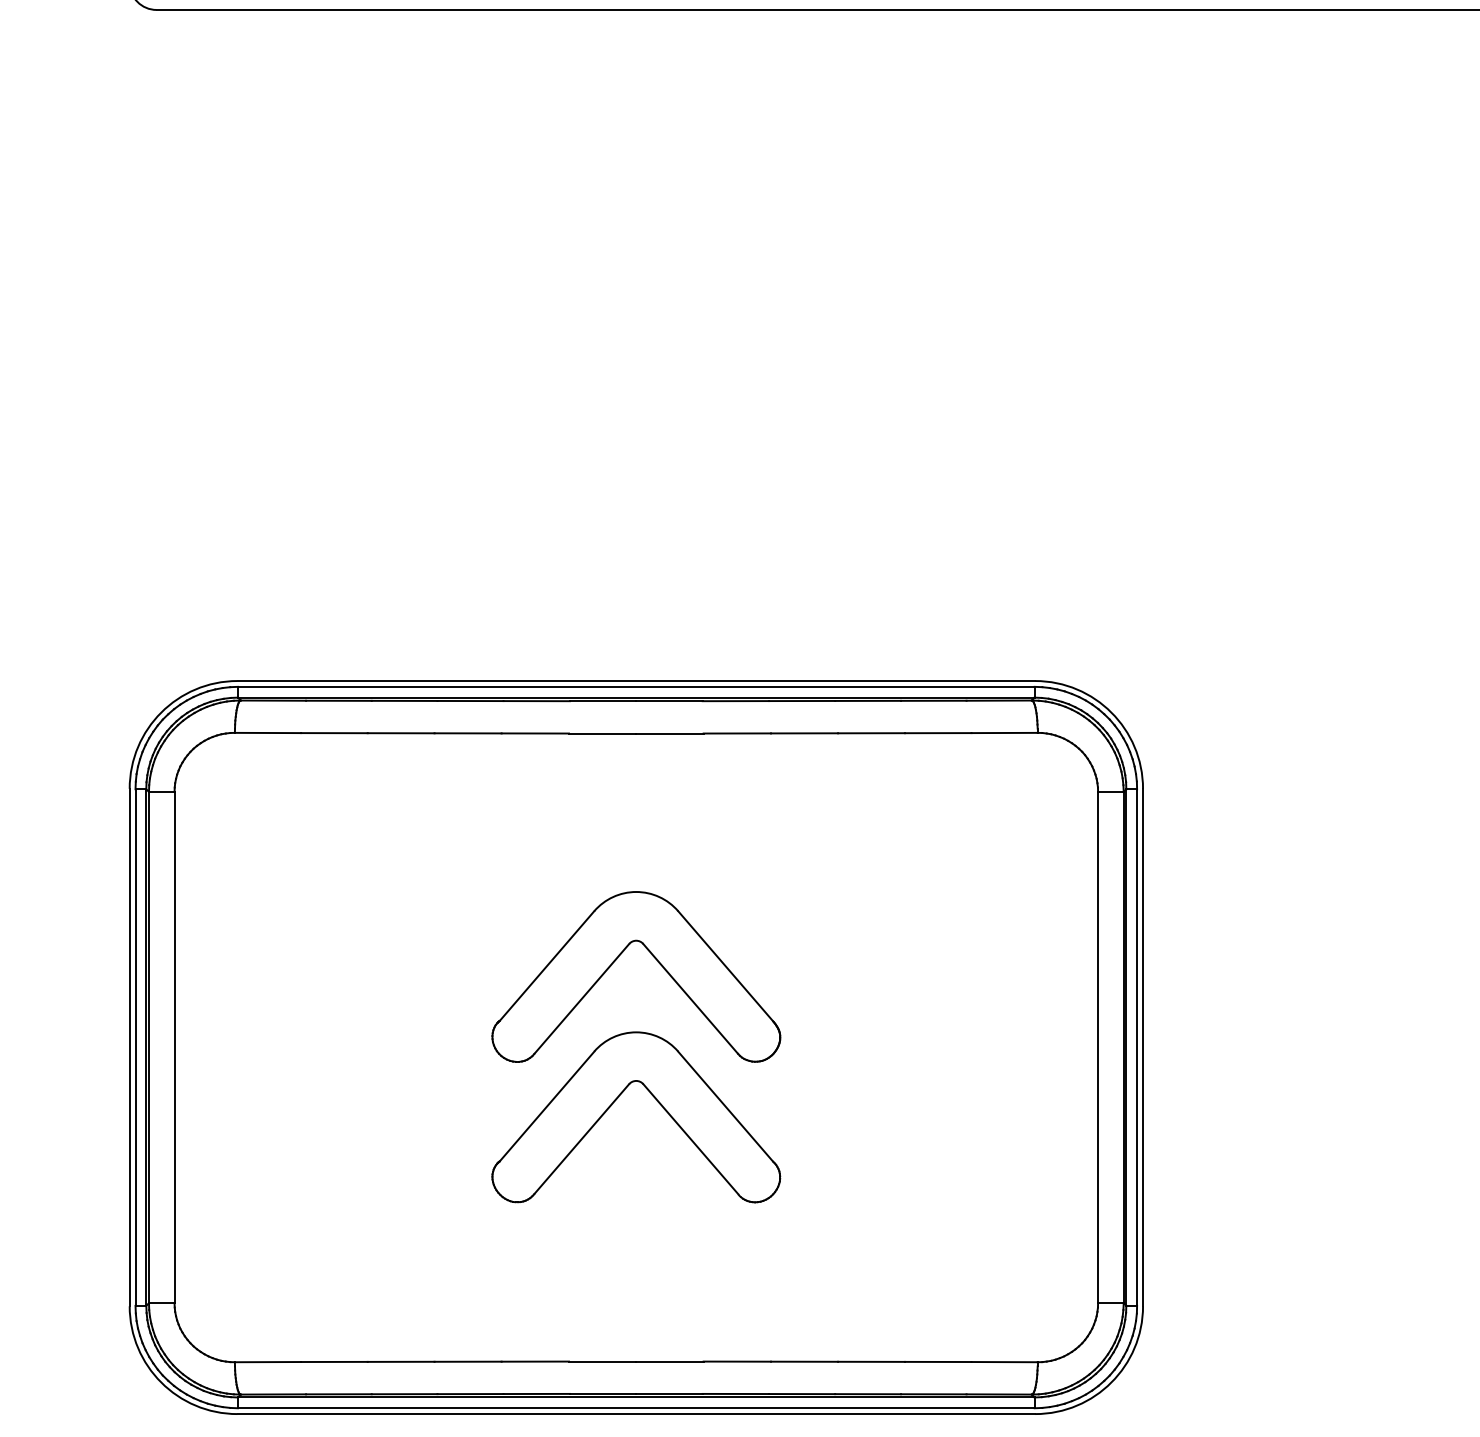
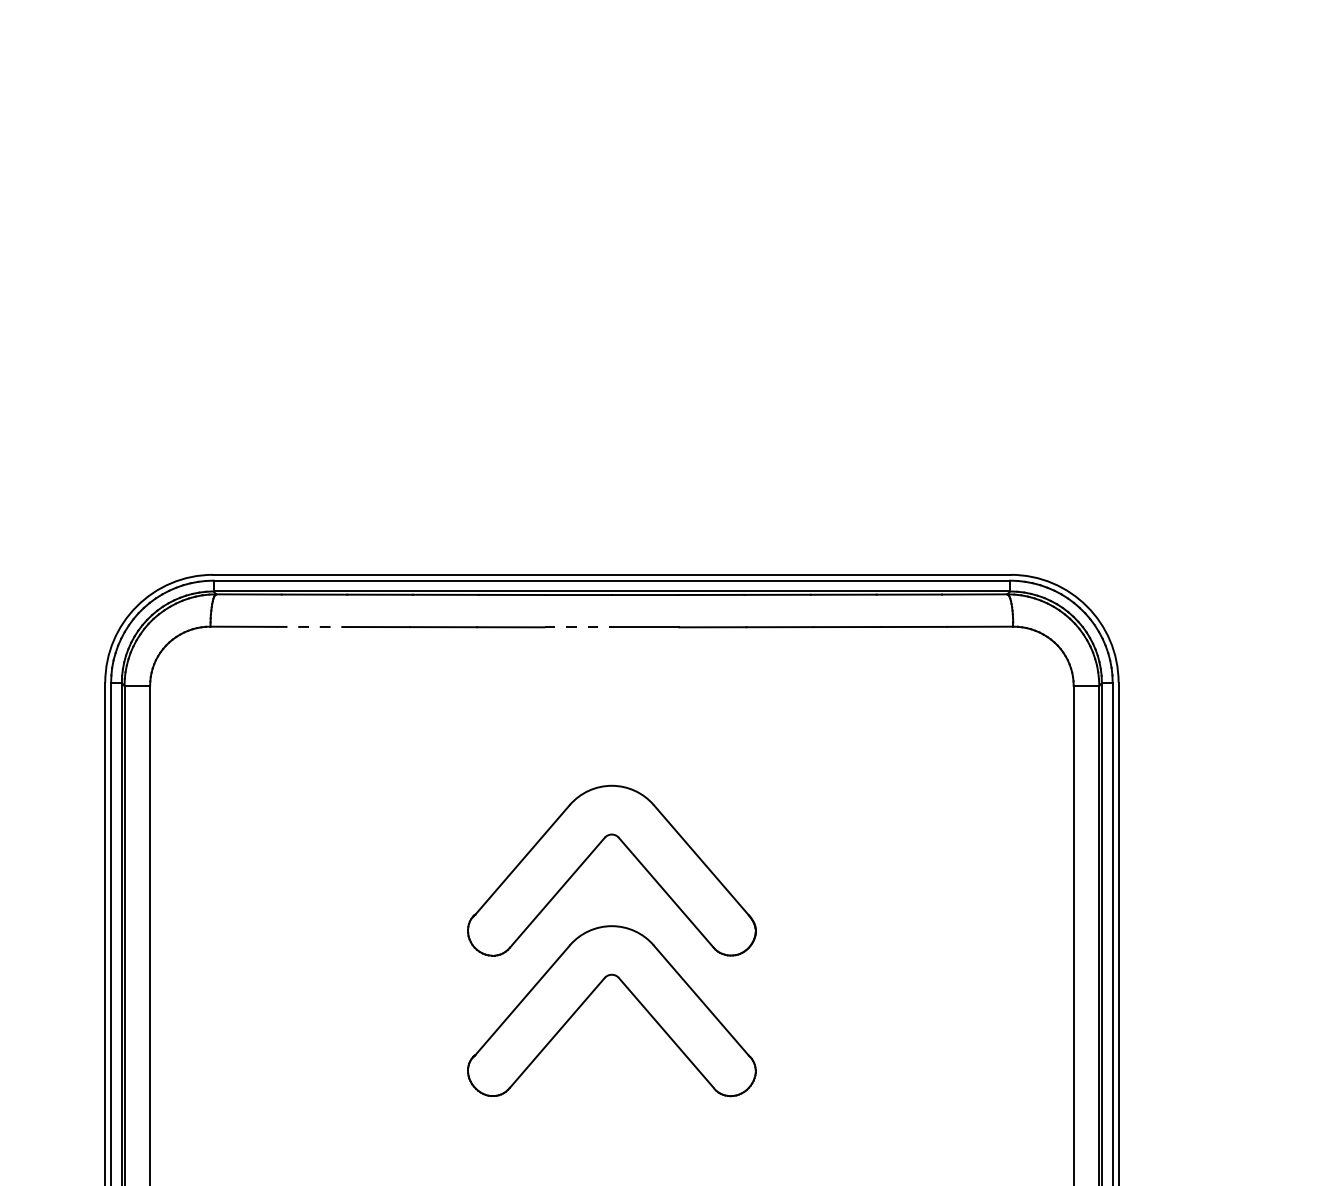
line: (334, 733) -> (310, 627), solid -> dashed
line: (602, 733) -> (578, 627), solid -> dashed

